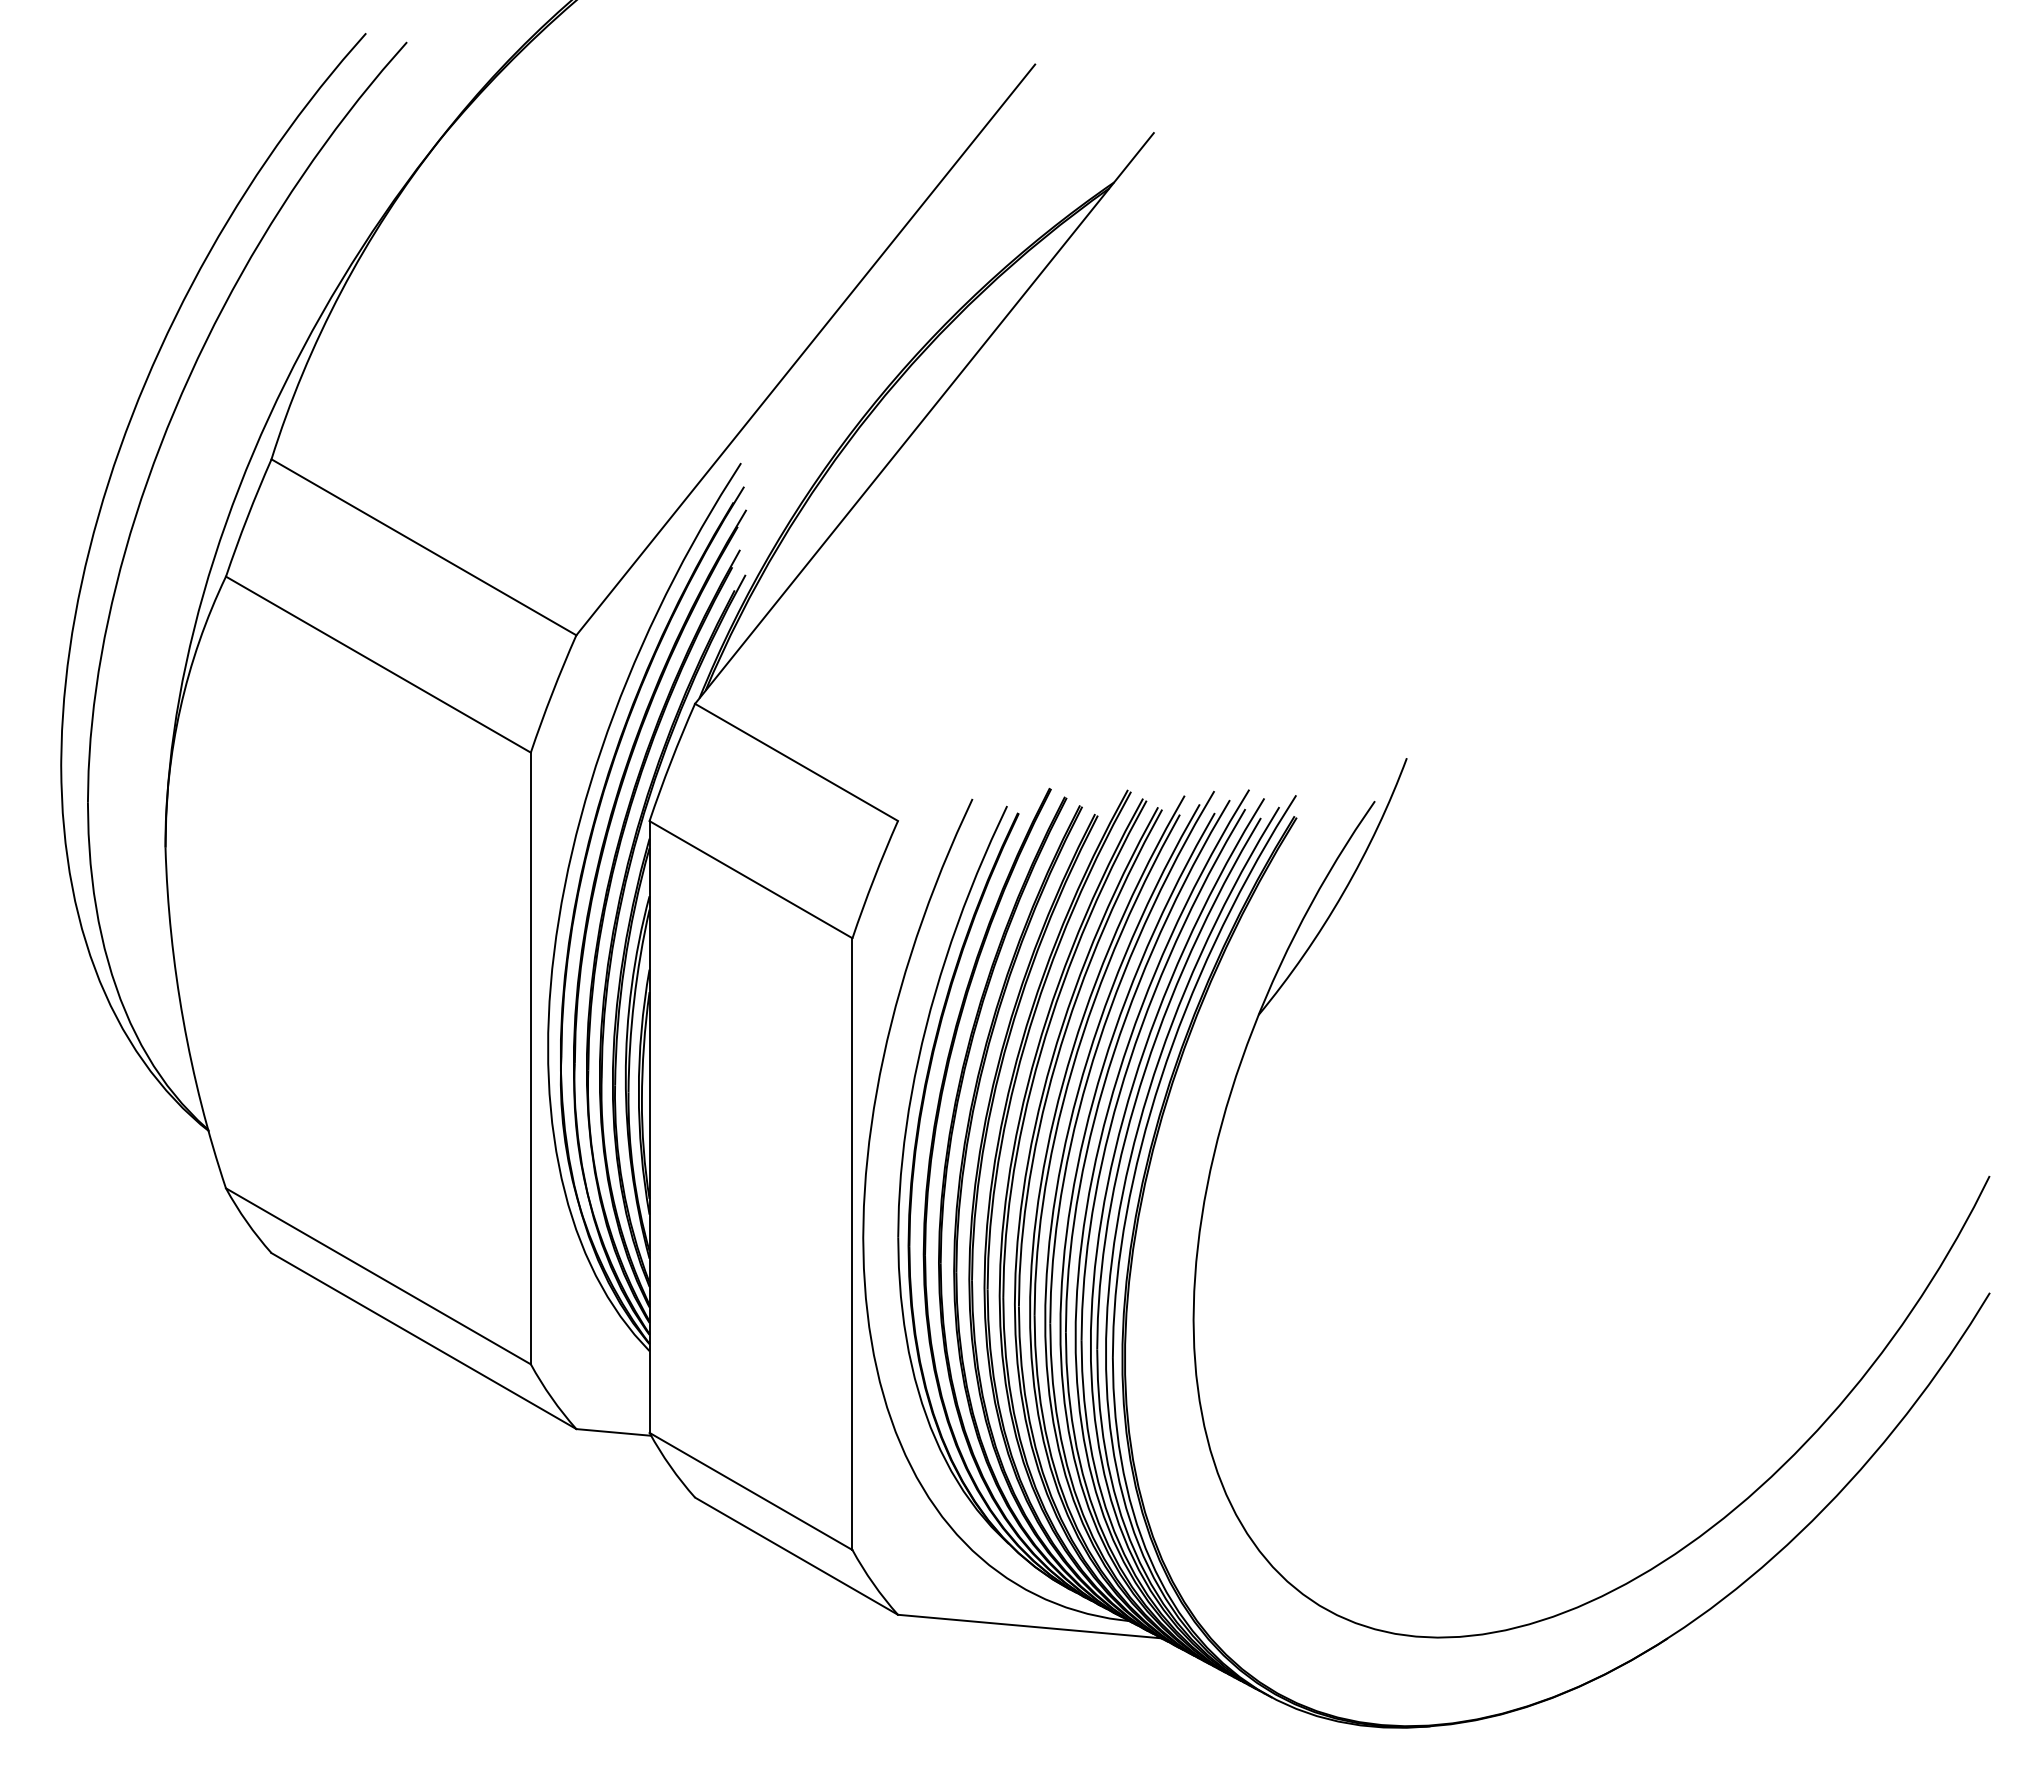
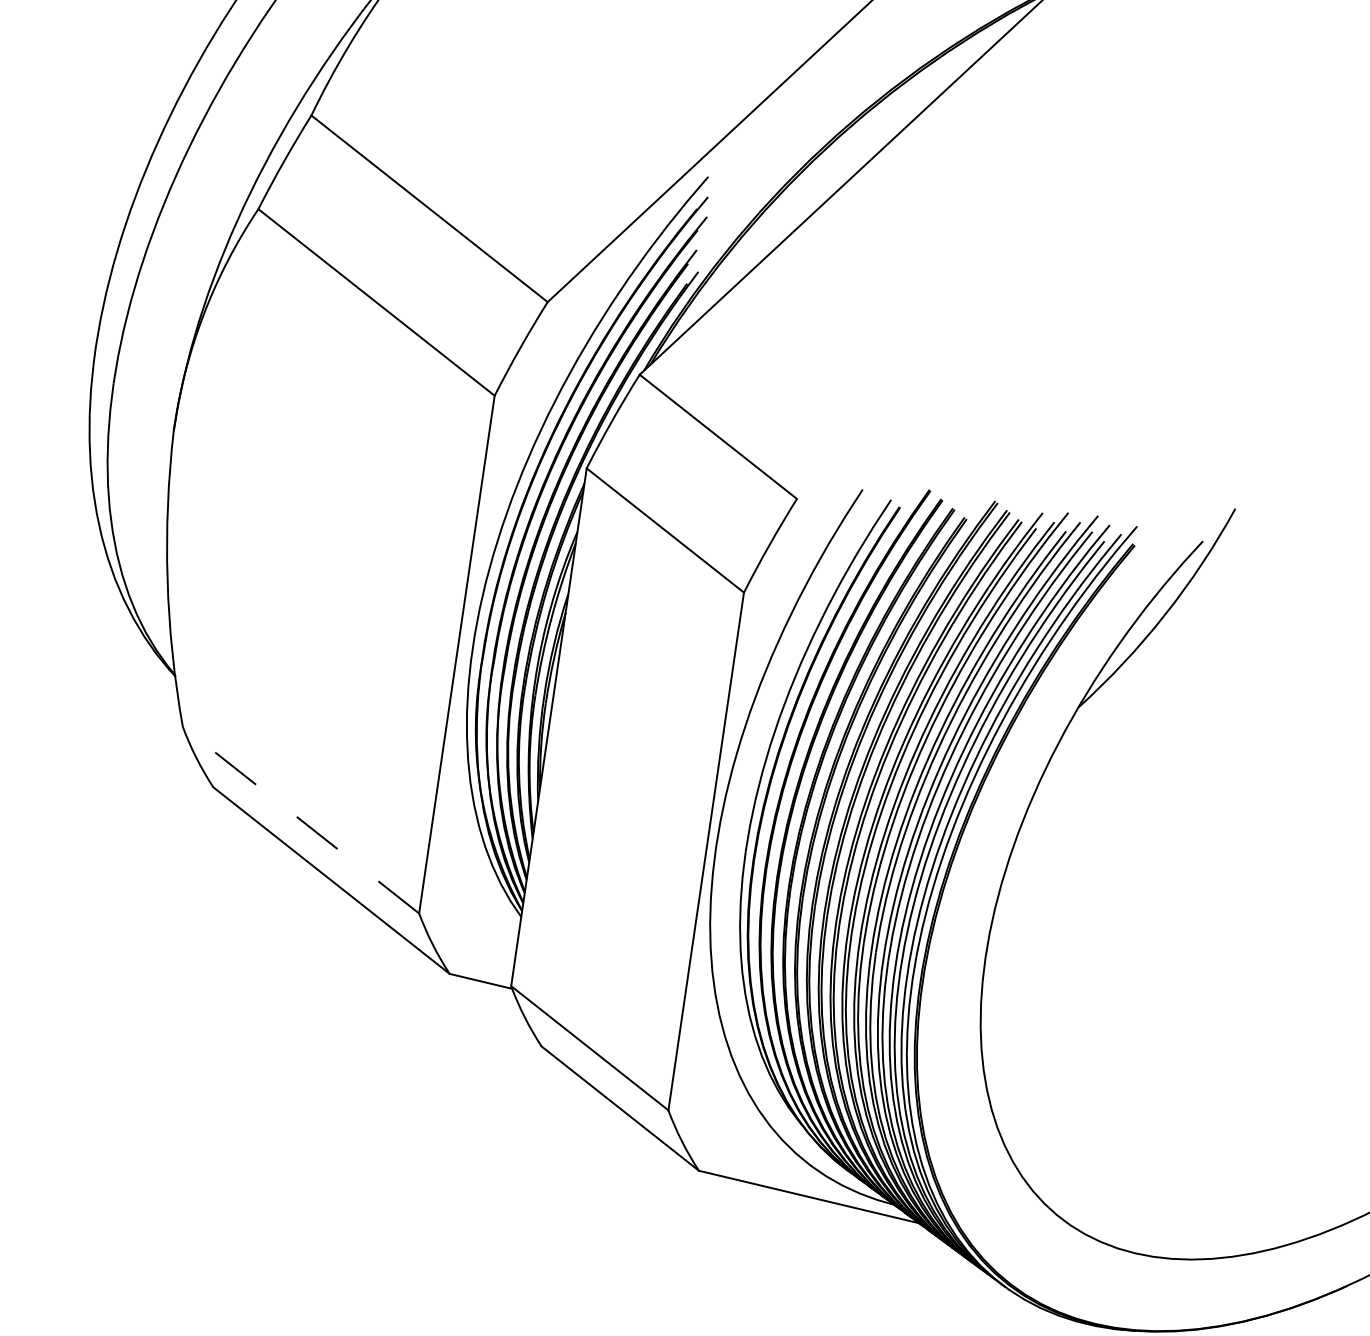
line: (378, 1276) -> (301, 820), solid -> dashed

